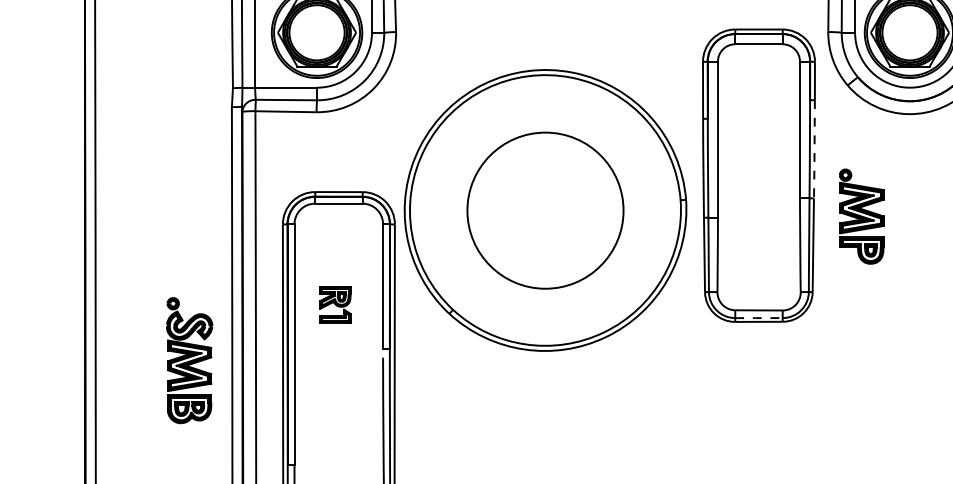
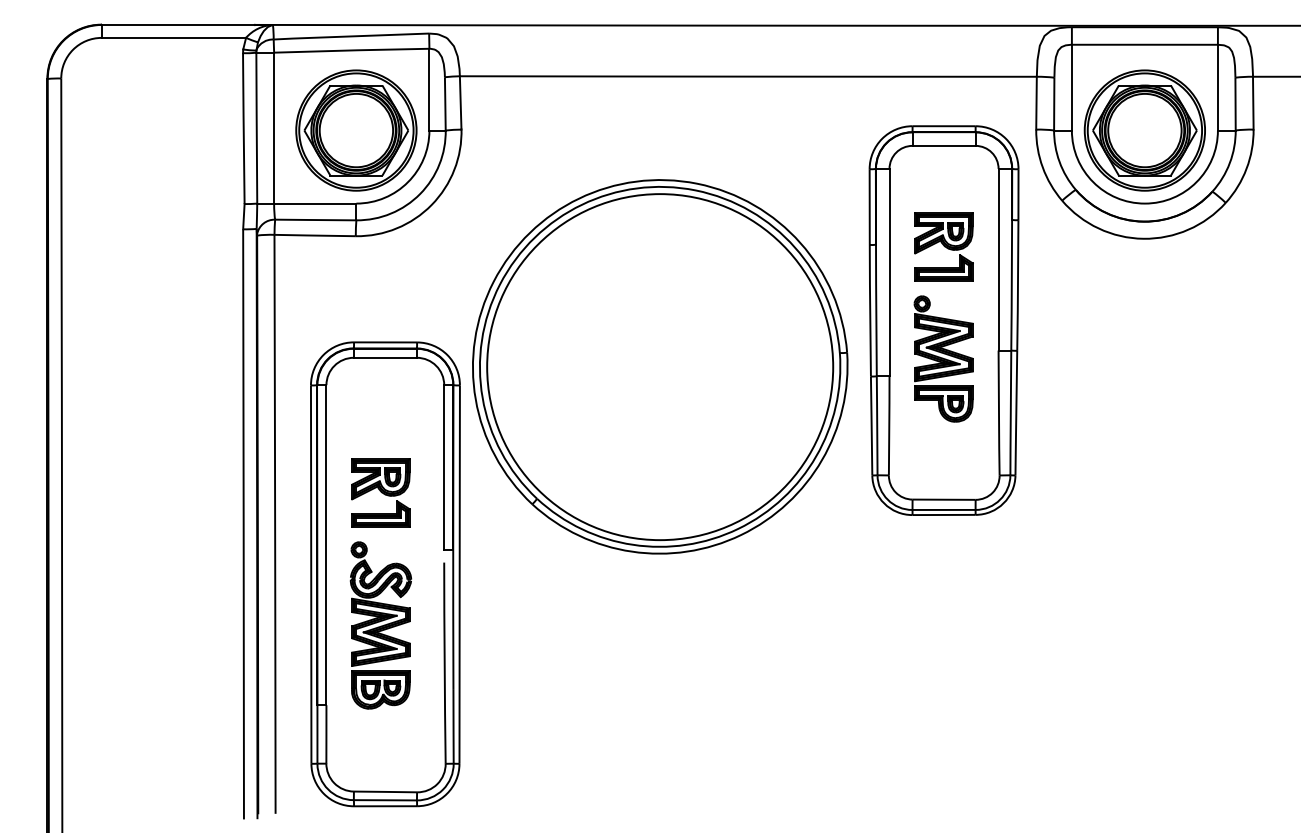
part: (758, 119) -> (943, 246), added
line: (814, 150) -> (1017, 286), dashed -> solid
circle: (545, 210) -> (660, 367), size x1.67
part: (861, 216) -> (943, 358), moved
part: (335, 304) -> (380, 492), size x1.43
line: (758, 317) -> (943, 509), dashed -> solid
part: (189, 360) -> (380, 625), moved

